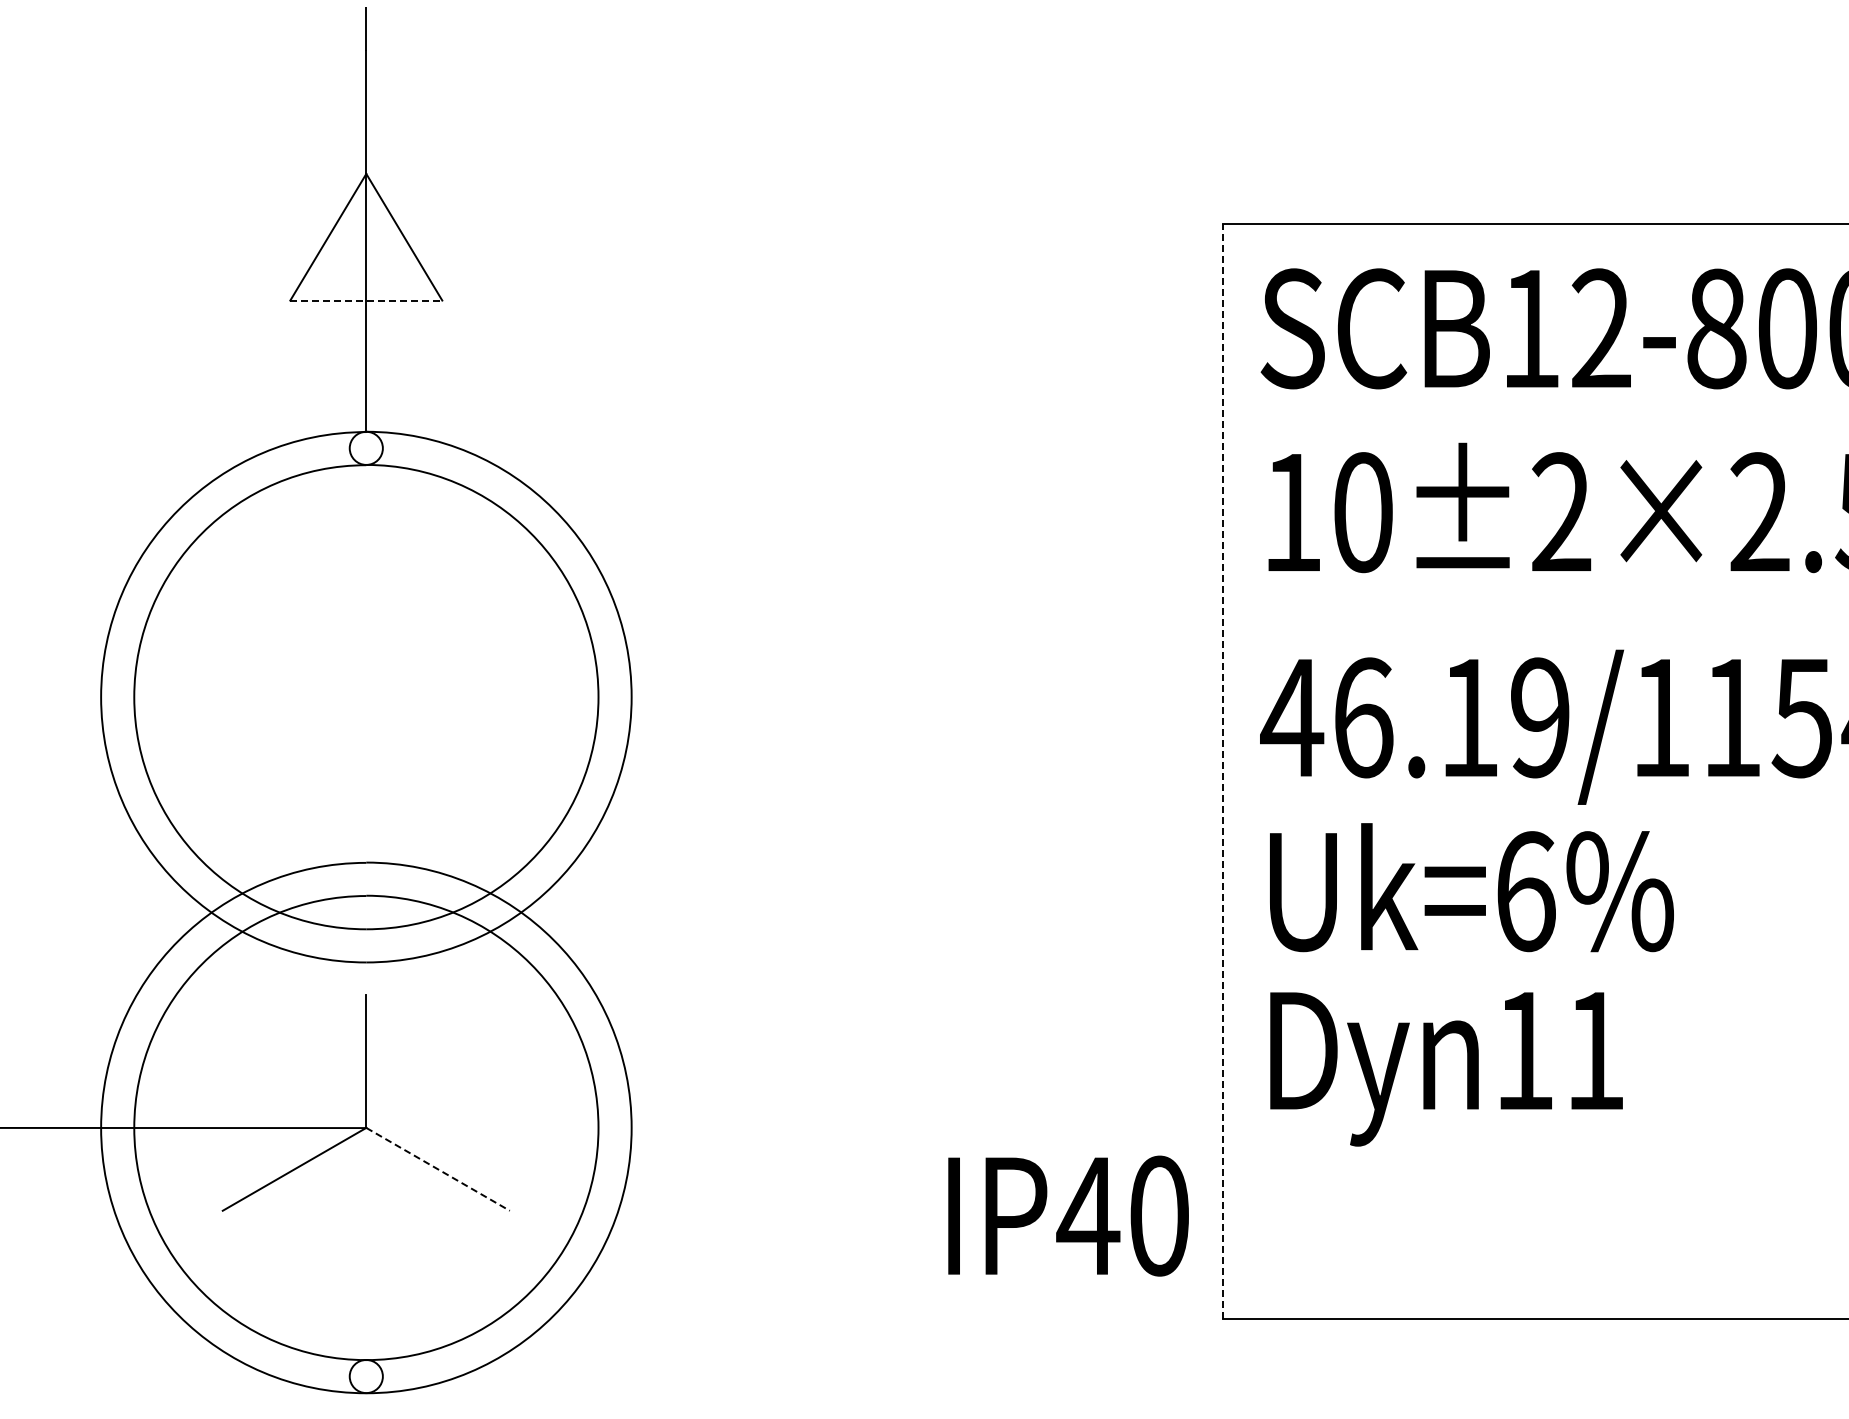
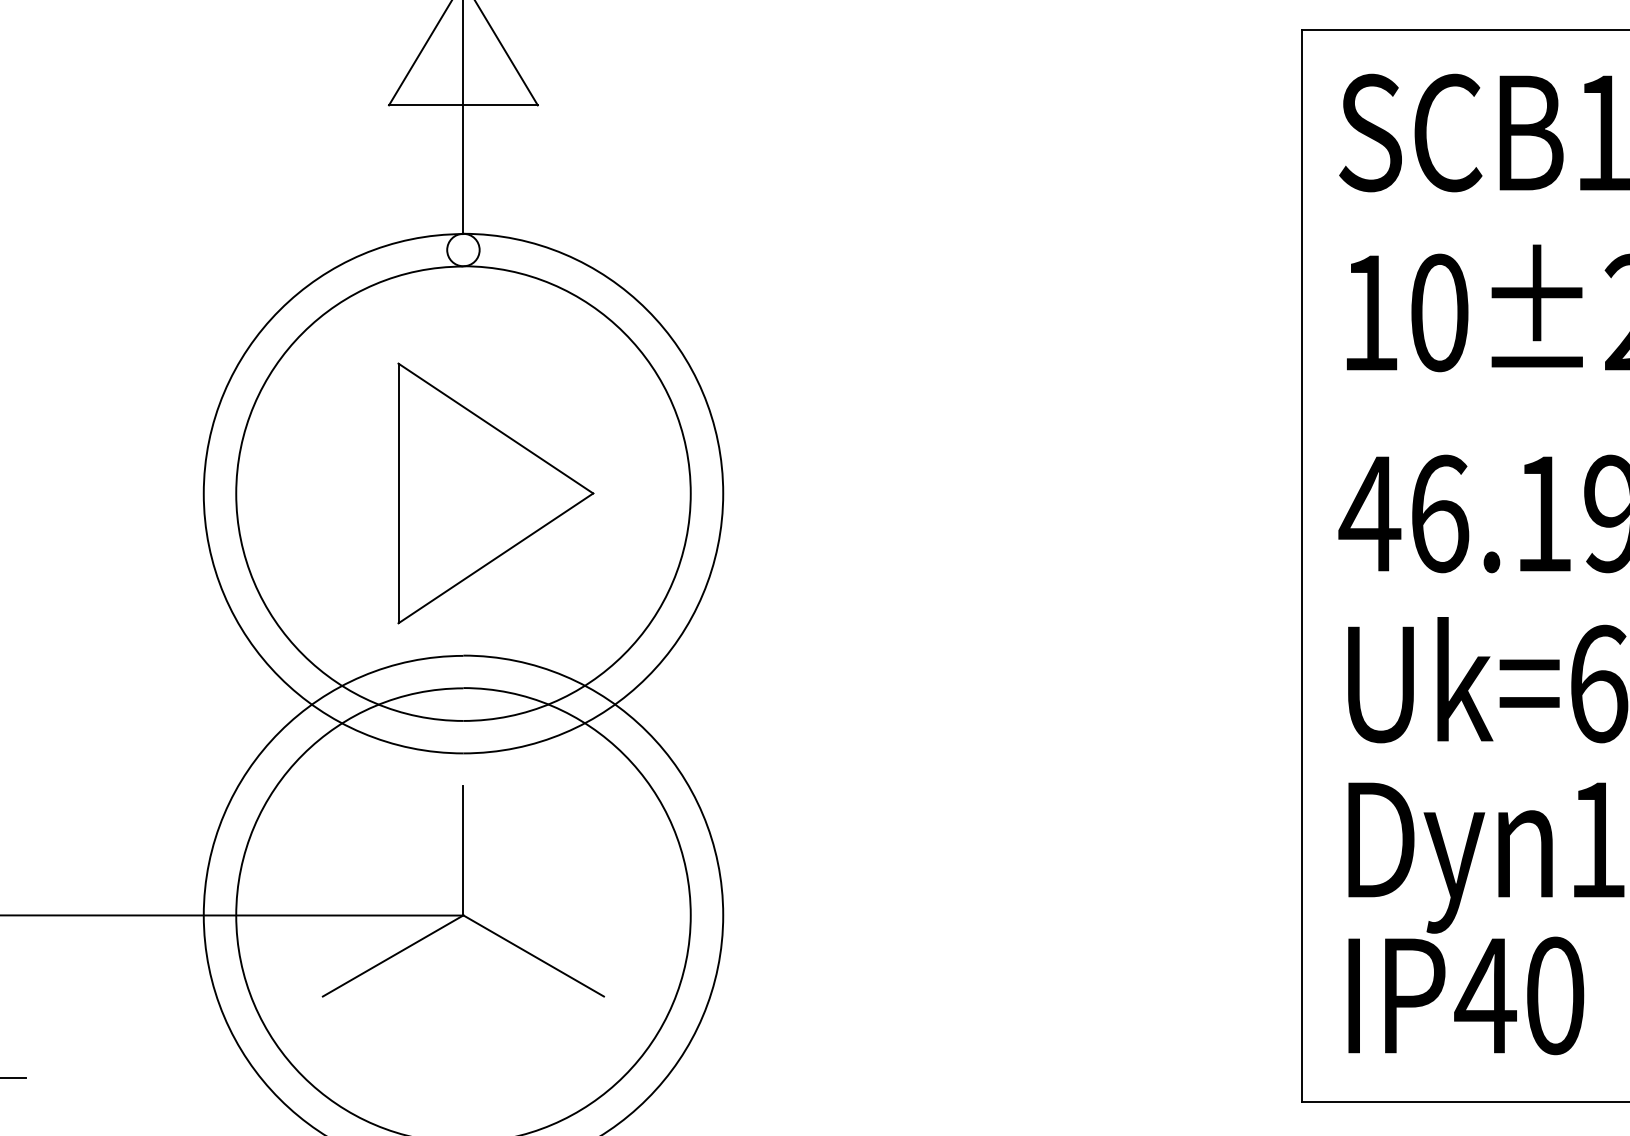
line: (366, 300) -> (463, 105), dashed -> solid
part: (399, 696) -> (495, 493), added
line: (1222, 771) -> (1301, 566), dashed -> solid
line: (438, 1169) -> (534, 956), dashed -> solid
text: (1068, 1215) -> (1466, 995), moved

